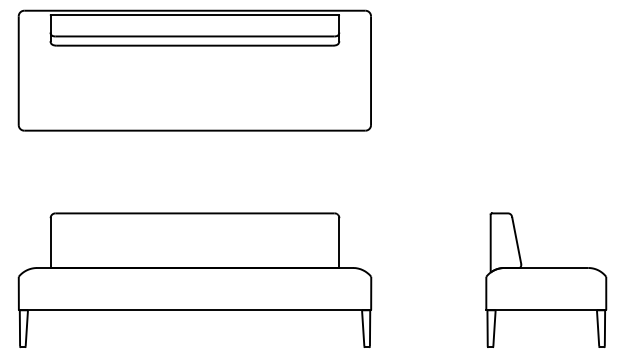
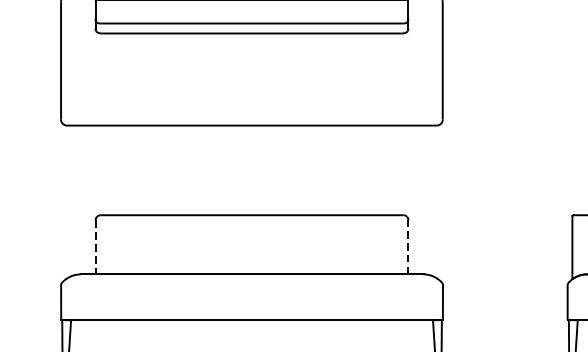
line: (50, 243) -> (95, 247), solid -> dashed
line: (339, 243) -> (408, 247), solid -> dashed

